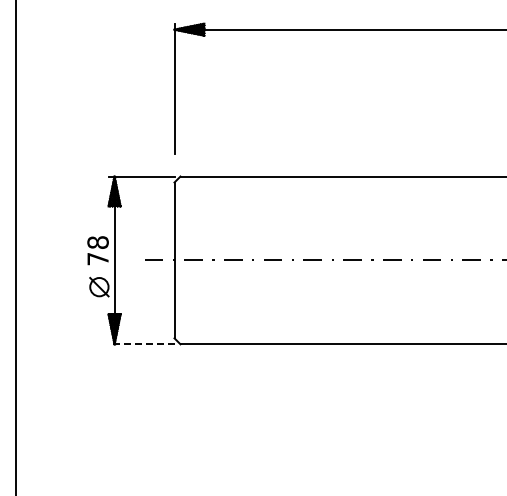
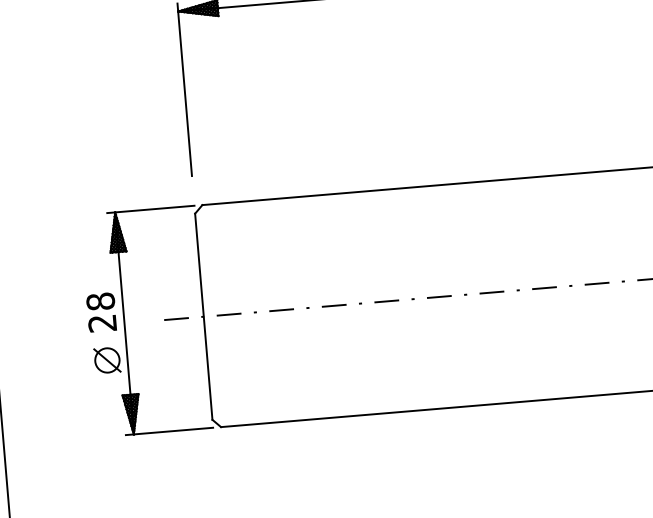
text: (97, 259) -> (101, 324), 78 -> 28
line: (141, 344) -> (169, 431), dashed -> solid

